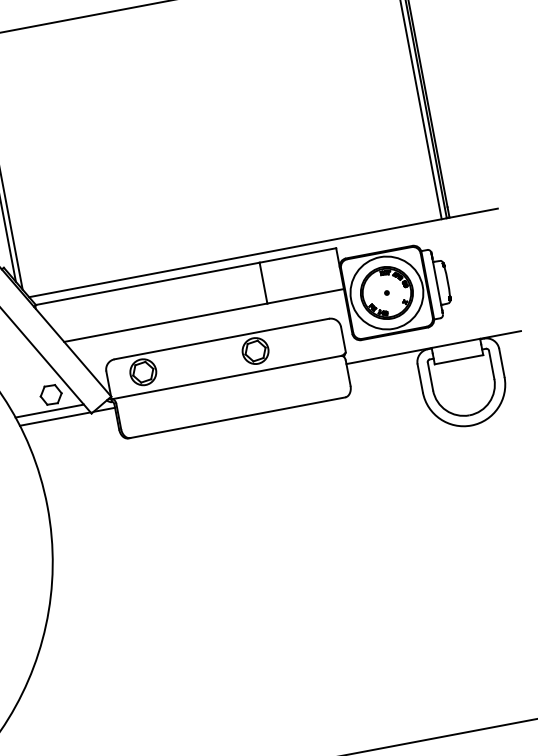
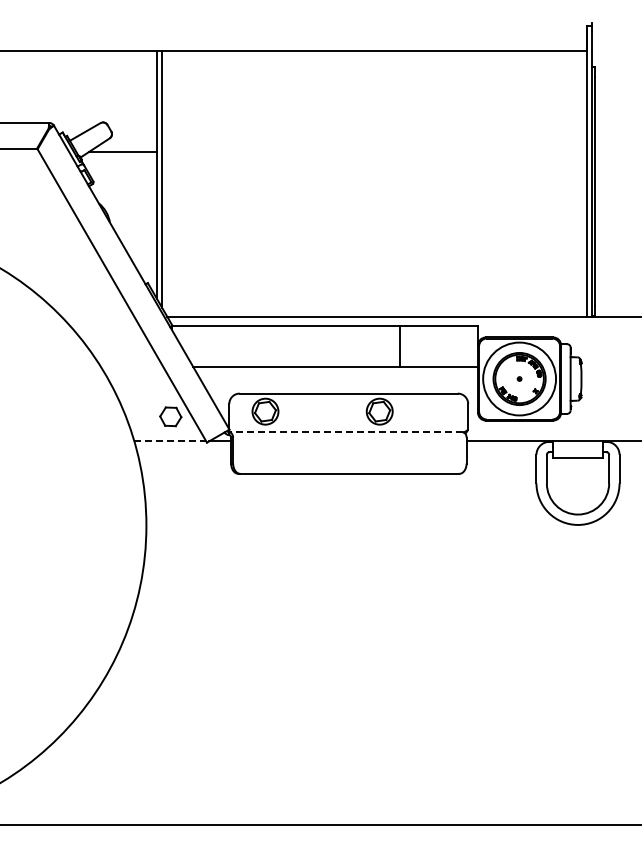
line: (226, 377) -> (346, 432), solid -> dashed
line: (49, 411) -> (166, 432), removed
line: (55, 419) -> (170, 441), solid -> dashed

